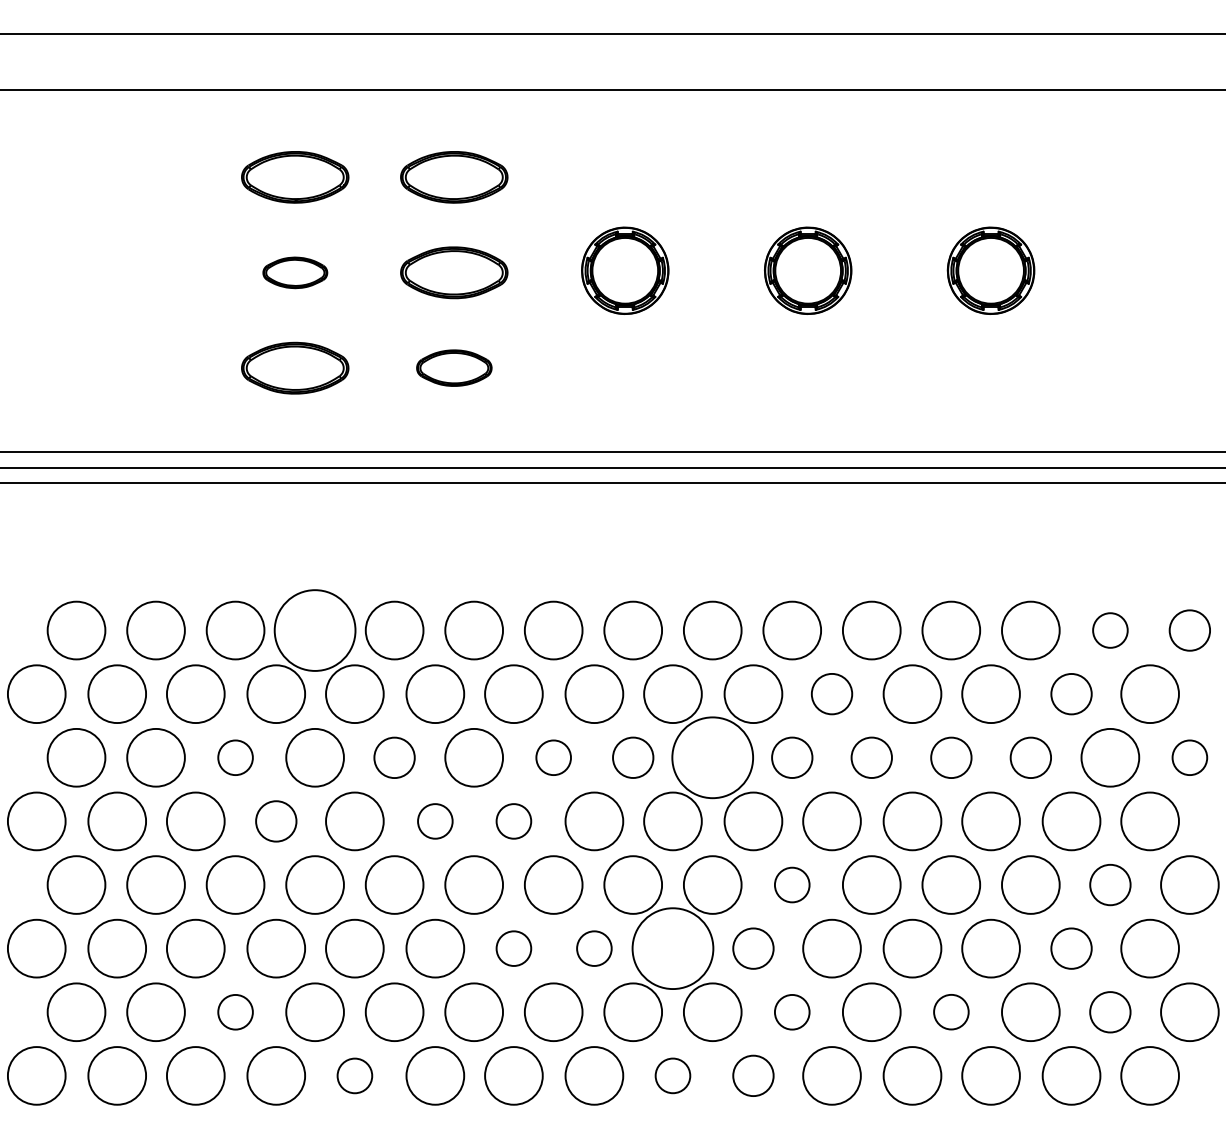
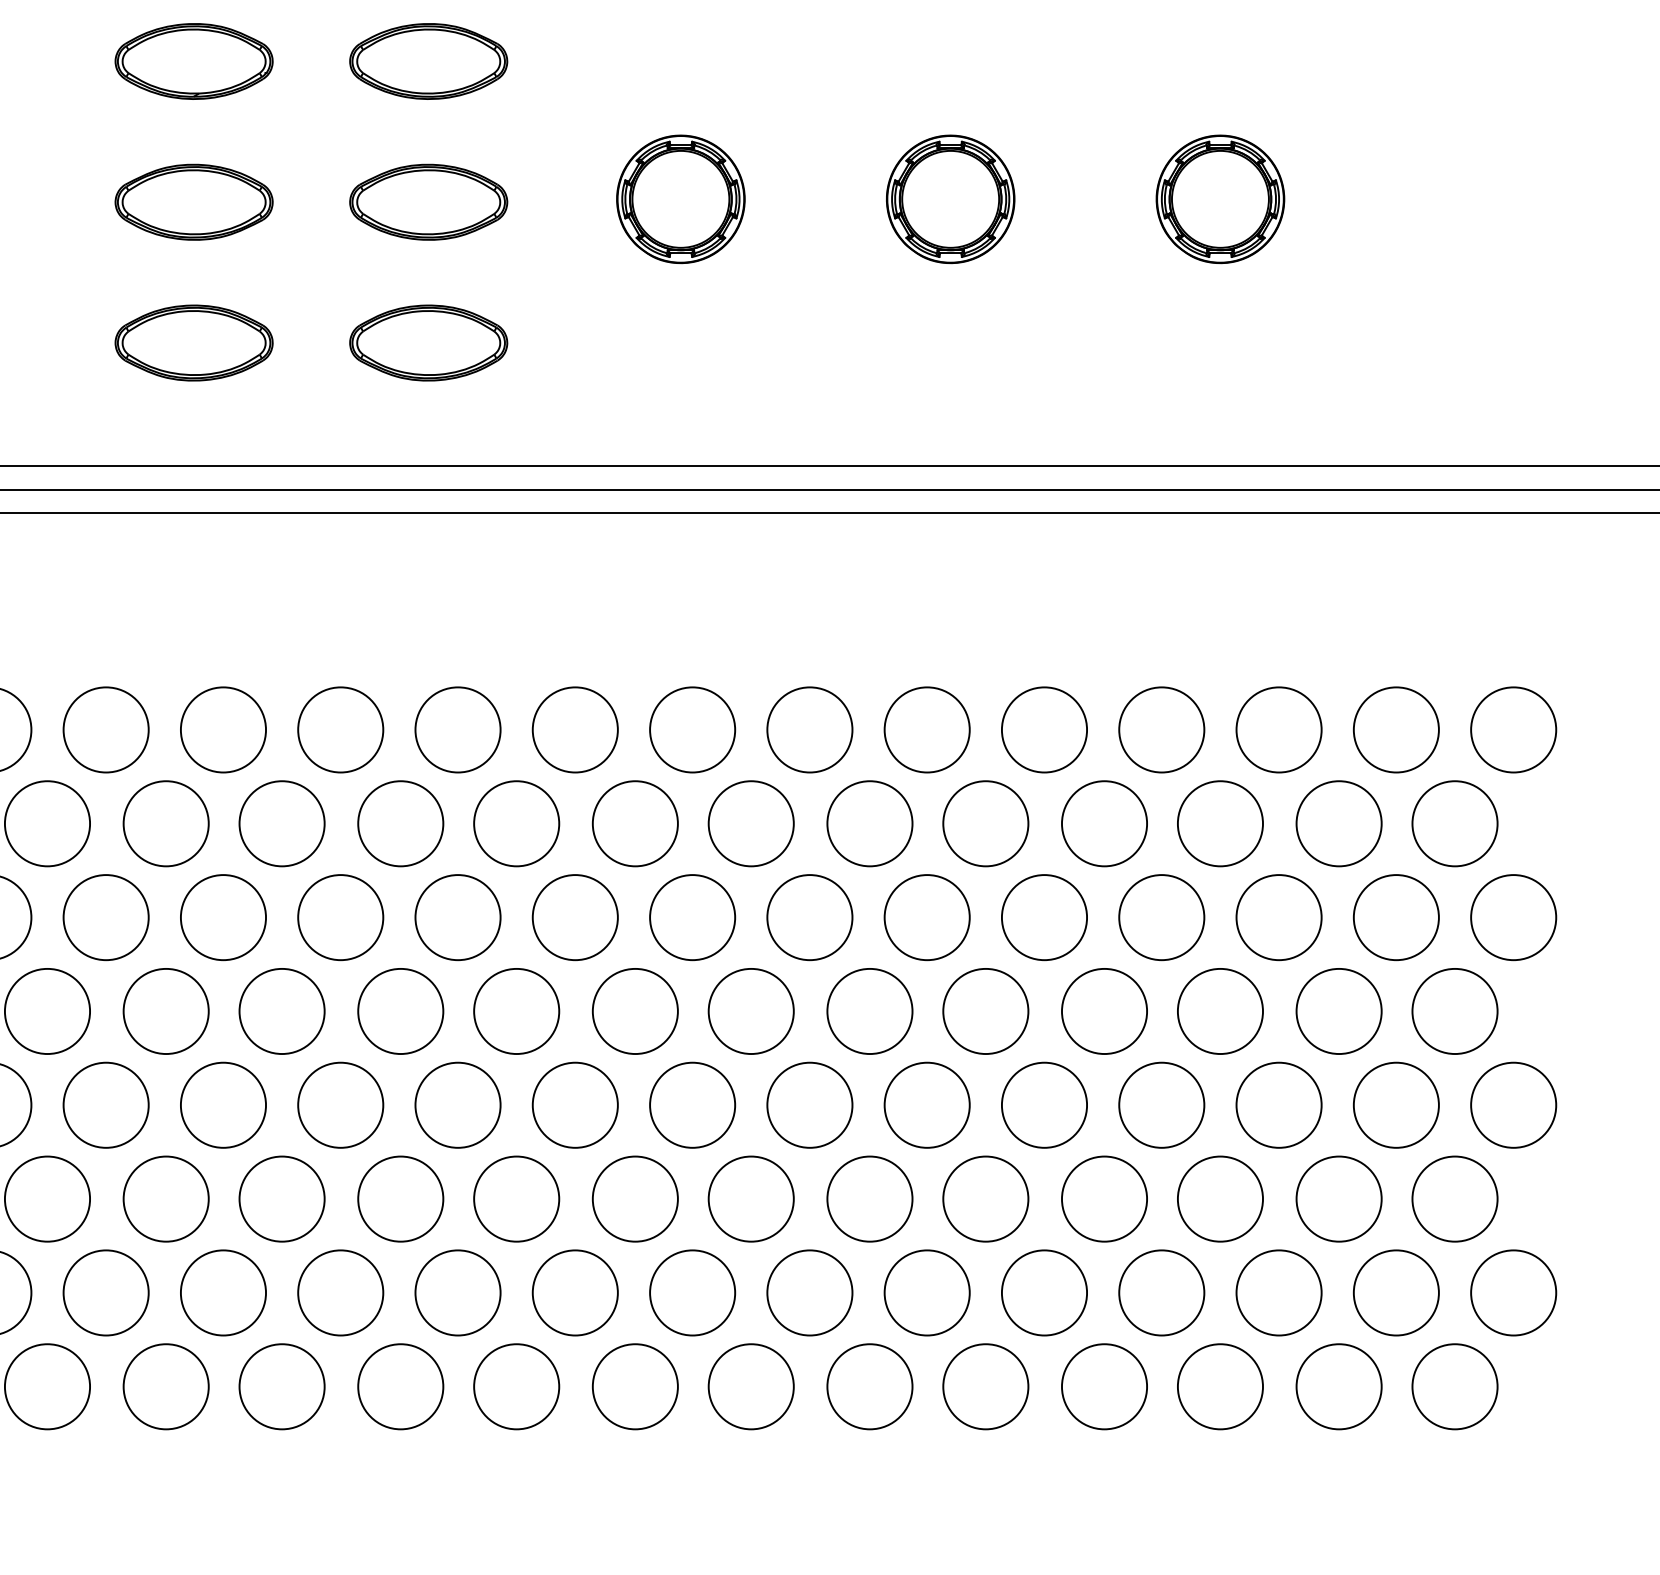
part: (295, 272) -> (194, 201), size x1.67
part: (454, 367) -> (429, 341), size x1.43
circle: (314, 630) -> (222, 729), size x0.71
circle: (1110, 630) -> (1396, 729), size x1.67
circle: (1189, 630) -> (1513, 729), size x1.43
circle: (831, 693) -> (985, 822), size x1.43
circle: (1071, 694) -> (1339, 824), size x1.43
circle: (235, 757) -> (106, 917), size x1.67
circle: (394, 757) -> (340, 917), size x1.43
circle: (553, 757) -> (575, 917), size x1.67
circle: (633, 757) -> (693, 917), size x1.43
circle: (712, 757) -> (809, 917), size x0.71
circle: (792, 757) -> (927, 917), size x1.43
circle: (871, 757) -> (1044, 917), size x1.43
circle: (951, 757) -> (1162, 917), size x1.43
circle: (1030, 757) -> (1278, 917), size x1.43
circle: (1189, 757) -> (1513, 917), size x1.67
circle: (276, 821) -> (166, 1011), size x1.43
circle: (435, 821) -> (401, 1011), size x1.67
circle: (513, 821) -> (516, 1011), size x1.67
circle: (792, 884) -> (927, 1104), size x1.67
circle: (1110, 884) -> (1396, 1104), size x1.43
circle: (513, 948) -> (516, 1198), size x1.67
circle: (594, 948) -> (635, 1198), size x1.67
circle: (672, 948) -> (750, 1198), size x0.71
circle: (753, 948) -> (870, 1198), size x1.43
circle: (1071, 948) -> (1339, 1198), size x1.43
circle: (951, 1011) -> (1162, 1291), size x1.67
circle: (235, 1012) -> (106, 1293), size x1.67
circle: (792, 1012) -> (927, 1293), size x1.67
circle: (1110, 1012) -> (1396, 1293), size x1.43
circle: (354, 1075) -> (281, 1386), size x1.67
circle: (672, 1075) -> (750, 1386), size x1.67
circle: (753, 1075) -> (870, 1386), size x1.43

